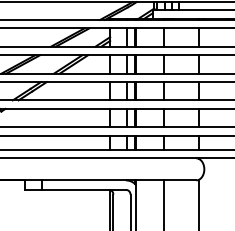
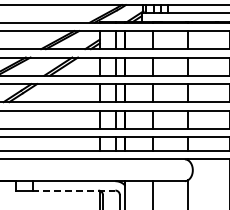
line: (84, 189) -> (74, 190), solid -> dashed

